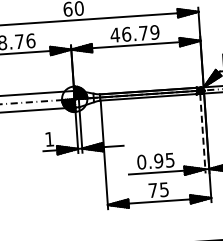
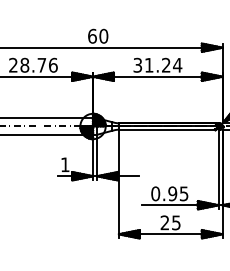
text: (134, 33) -> (157, 64), 46.79 -> 31.24
line: (202, 133) -> (218, 169), dashed -> solid
text: (152, 190) -> (164, 222), 75 -> 25

